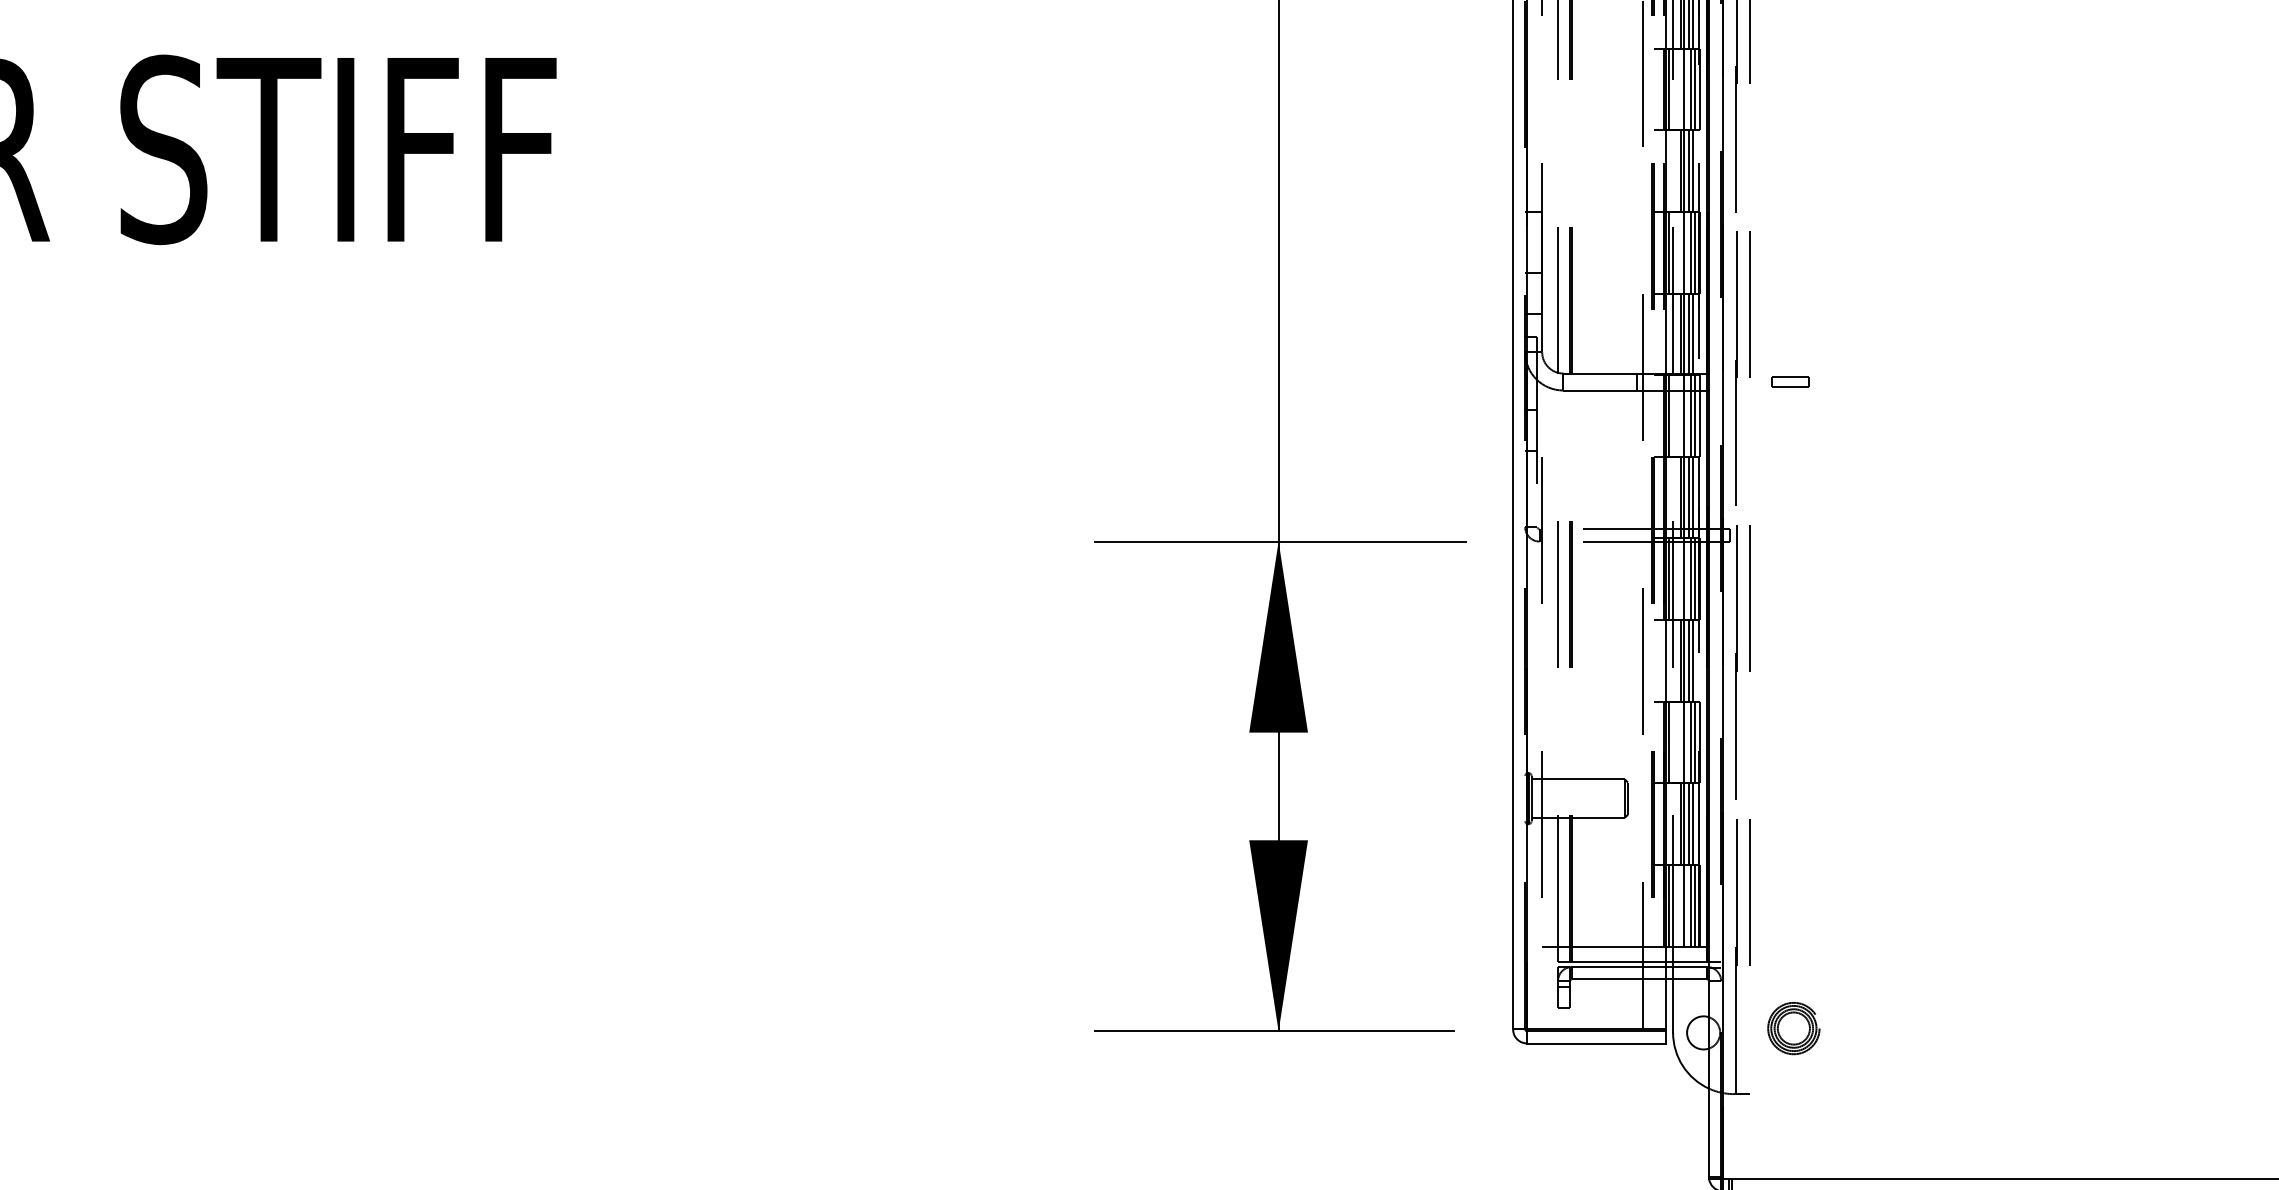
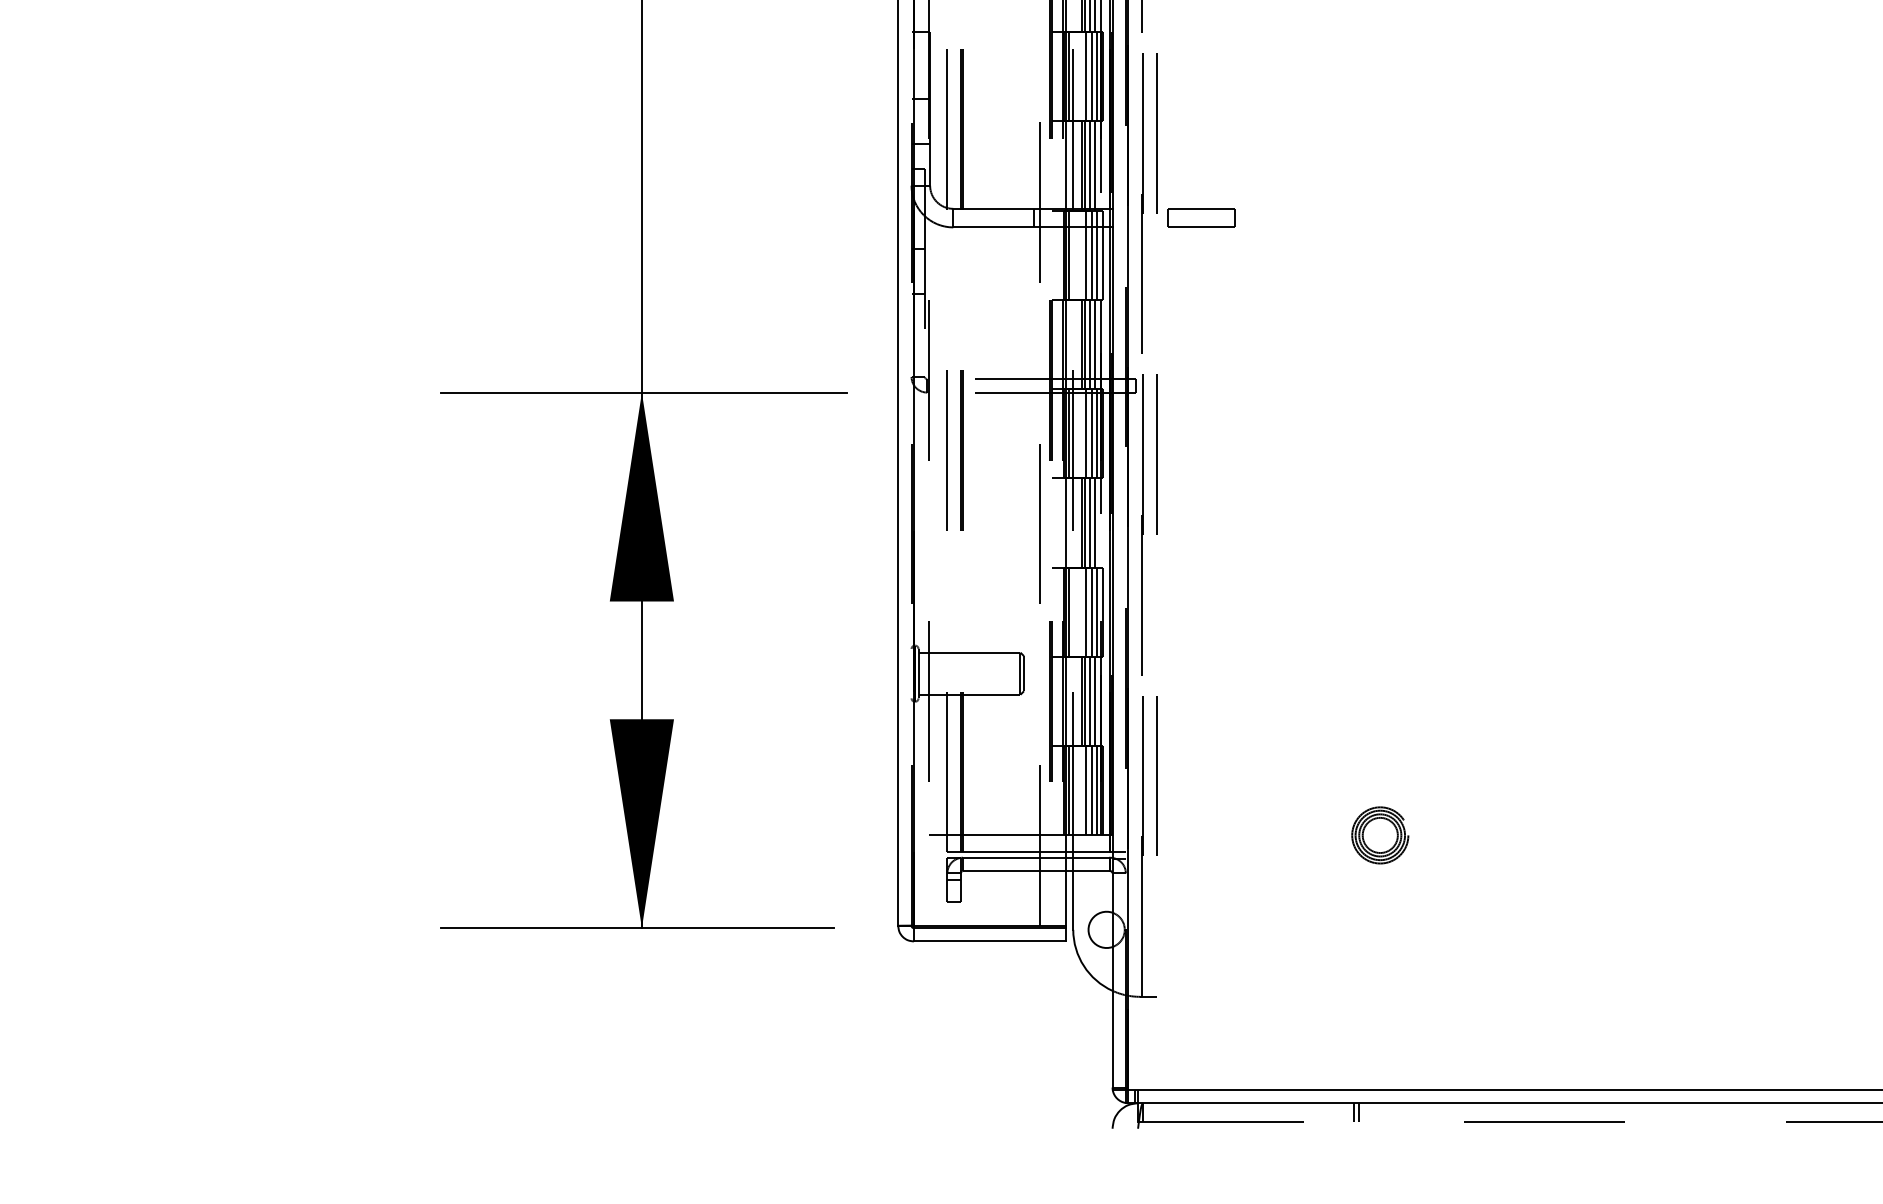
part: (1790, 382) -> (1201, 218), size x1.67
part: (1793, 1028) -> (1379, 835), moved

